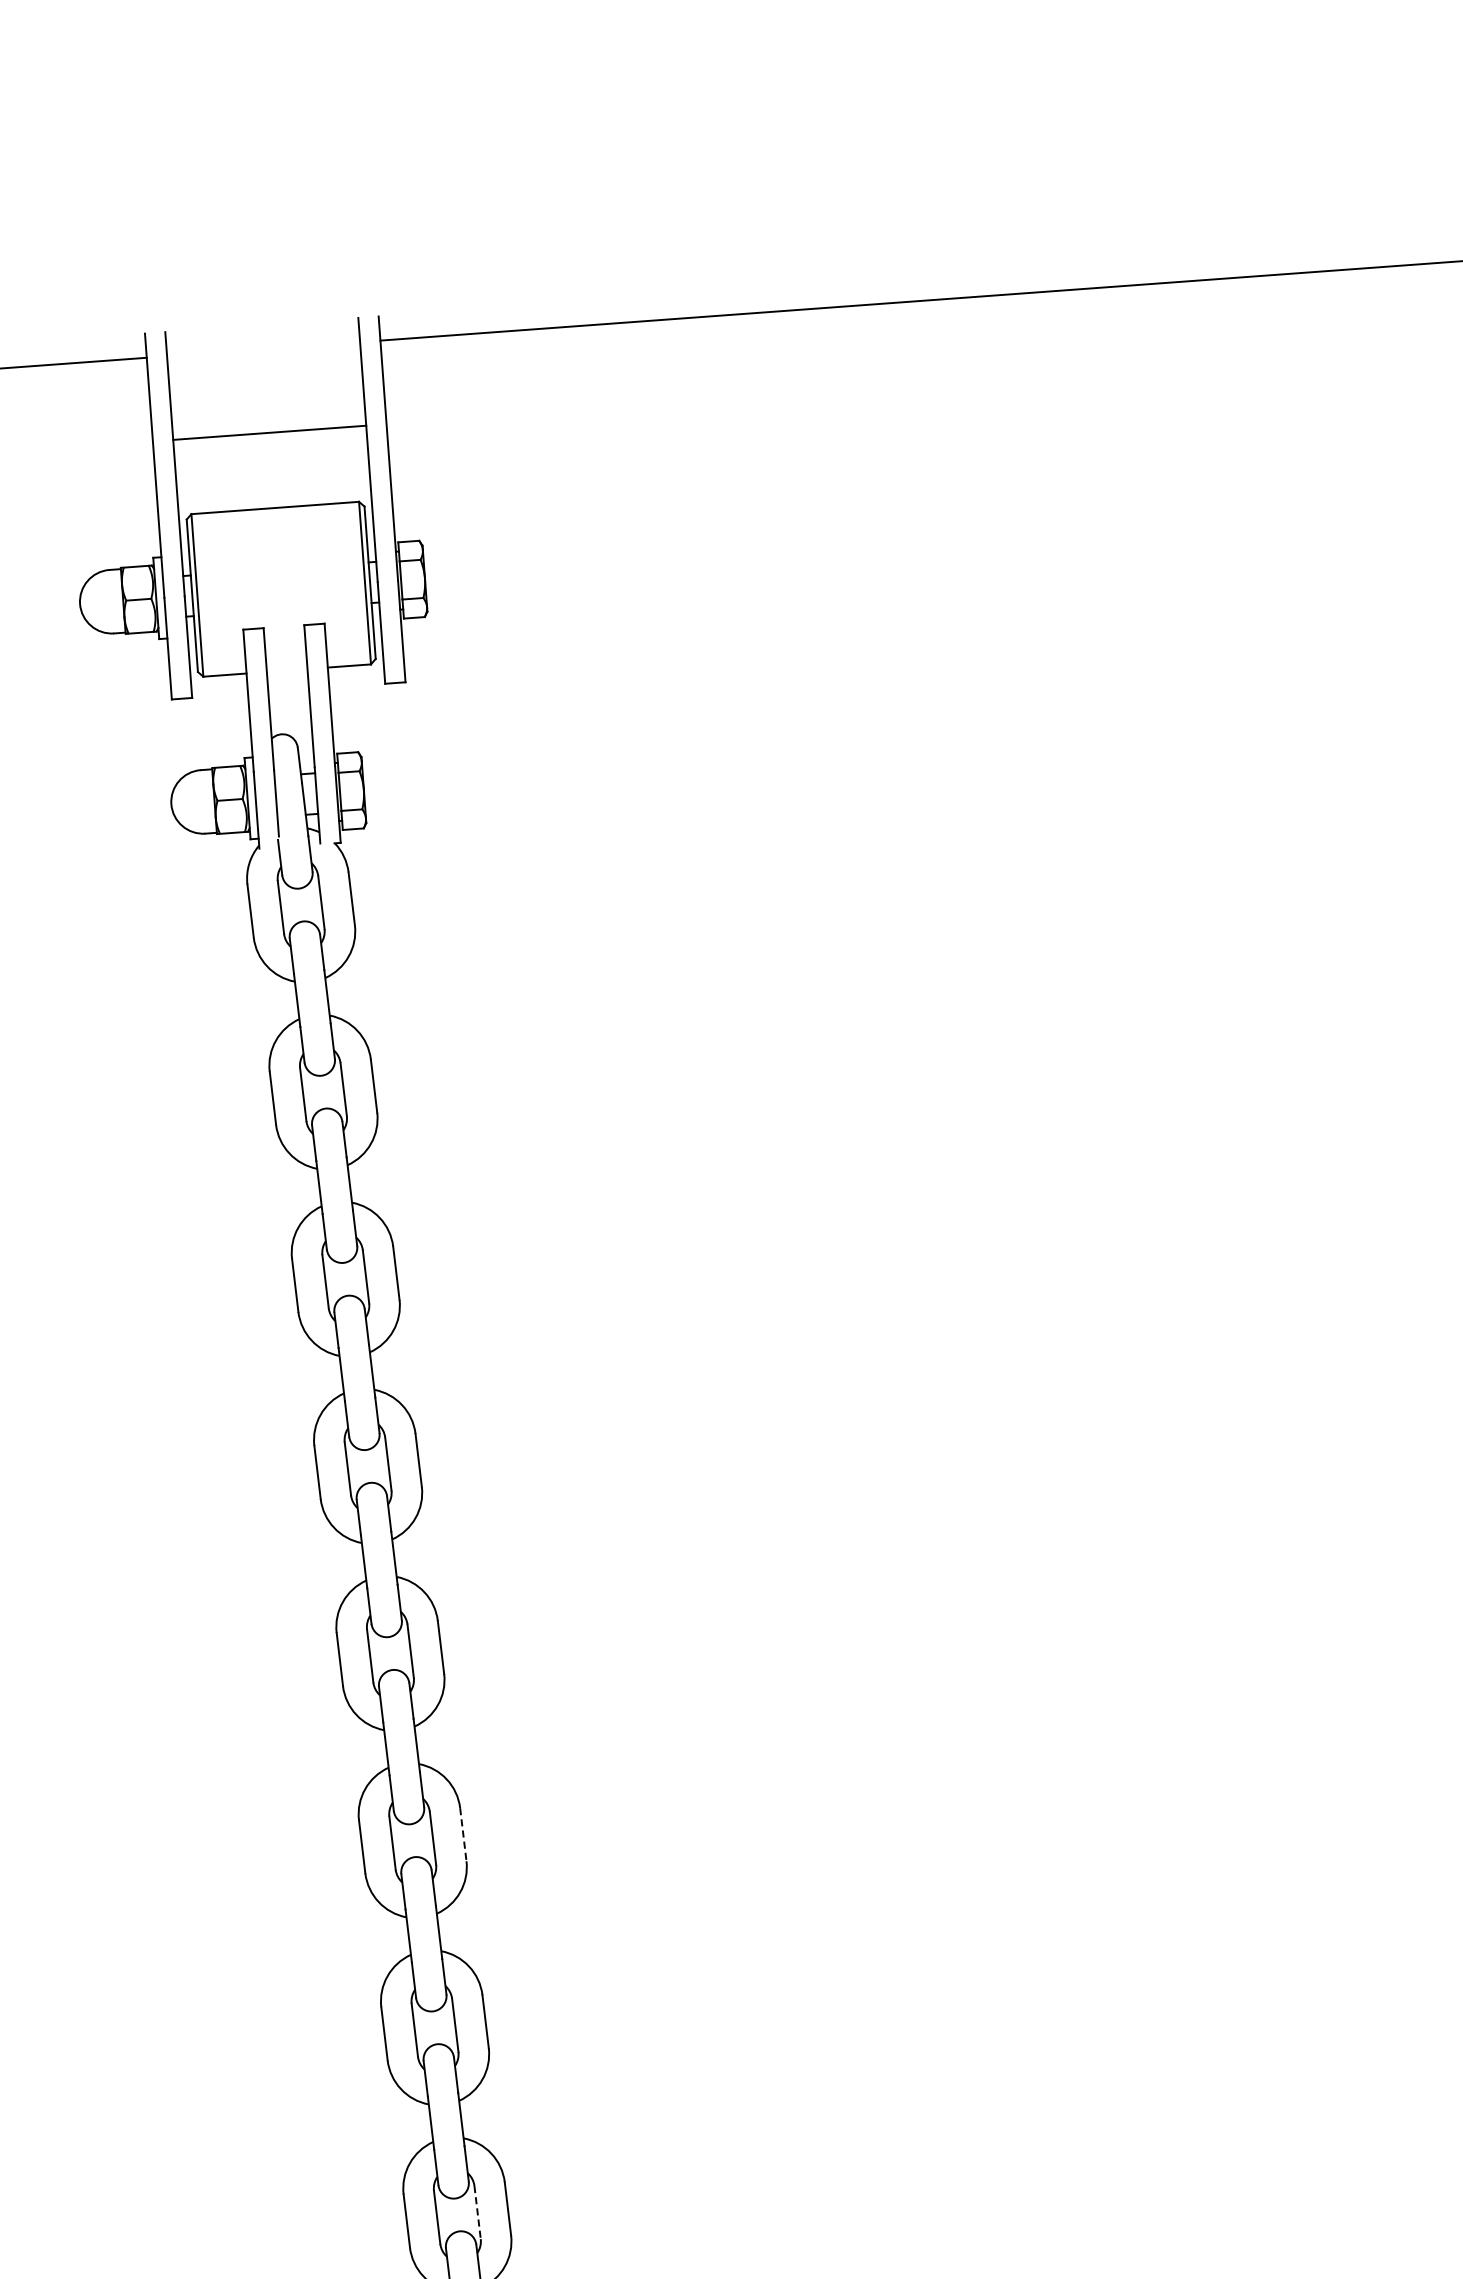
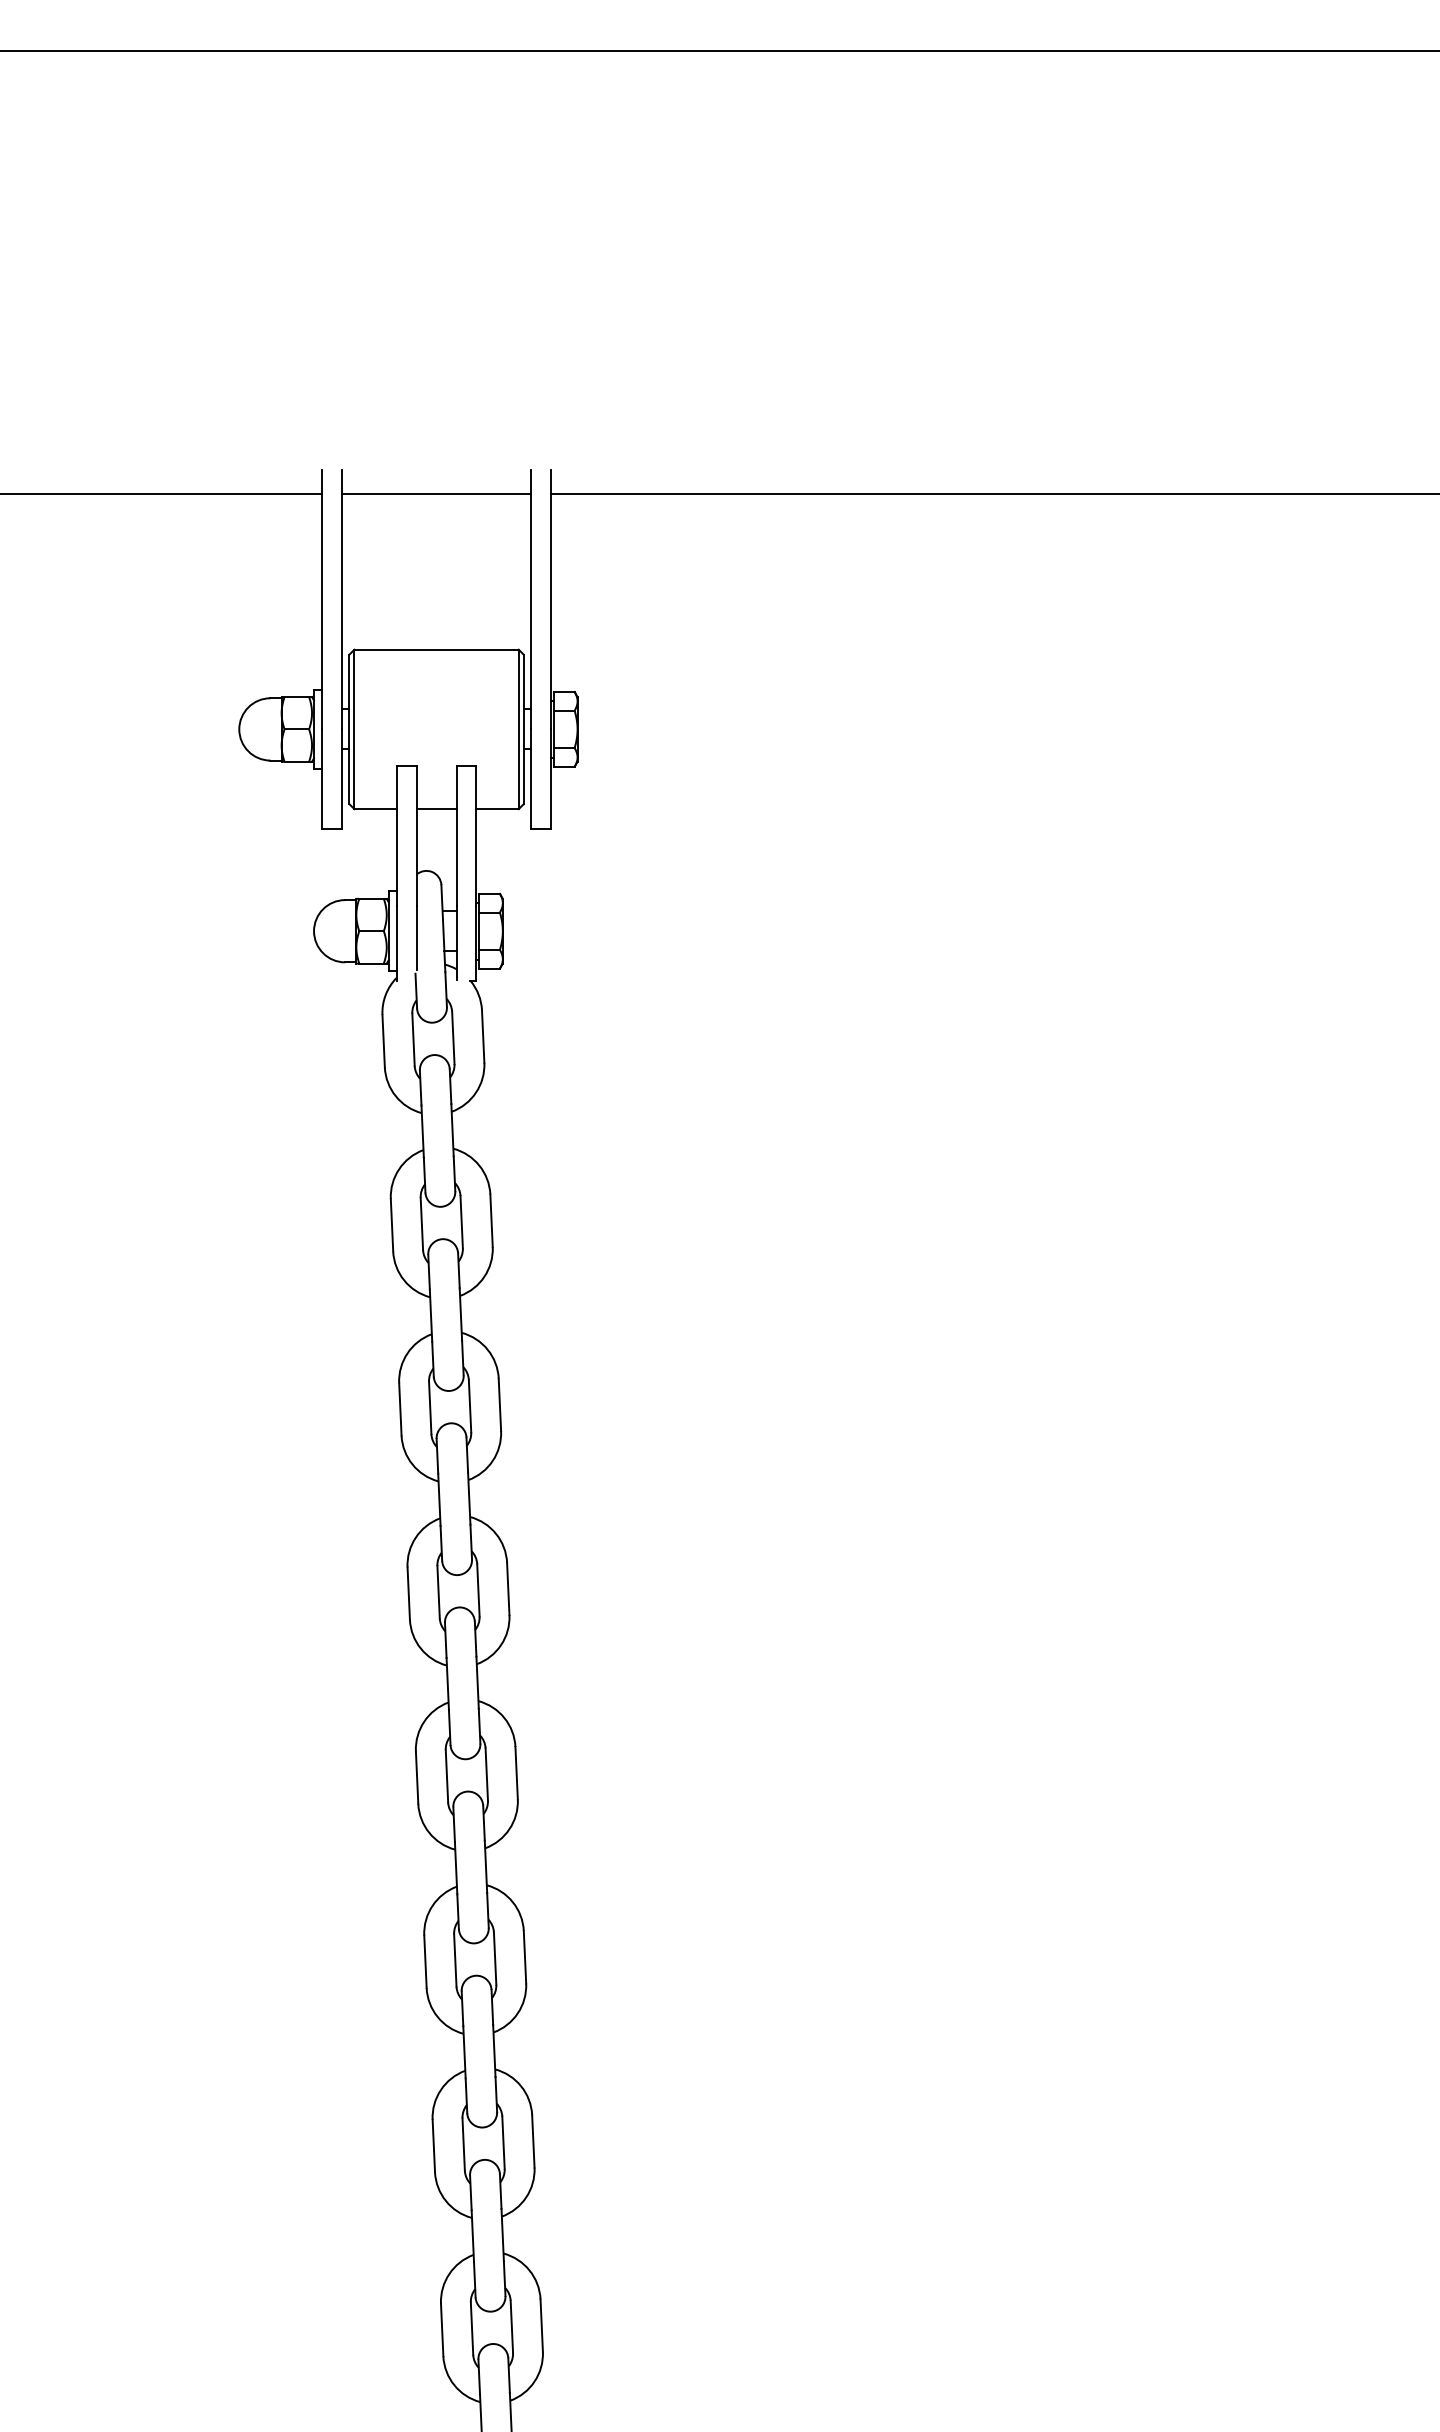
line: (269, 432) -> (436, 493), moved
line: (287, 670) -> (436, 809), added
line: (463, 1834) -> (525, 1957), dashed -> solid
line: (477, 2213) -> (511, 2327), dashed -> solid

